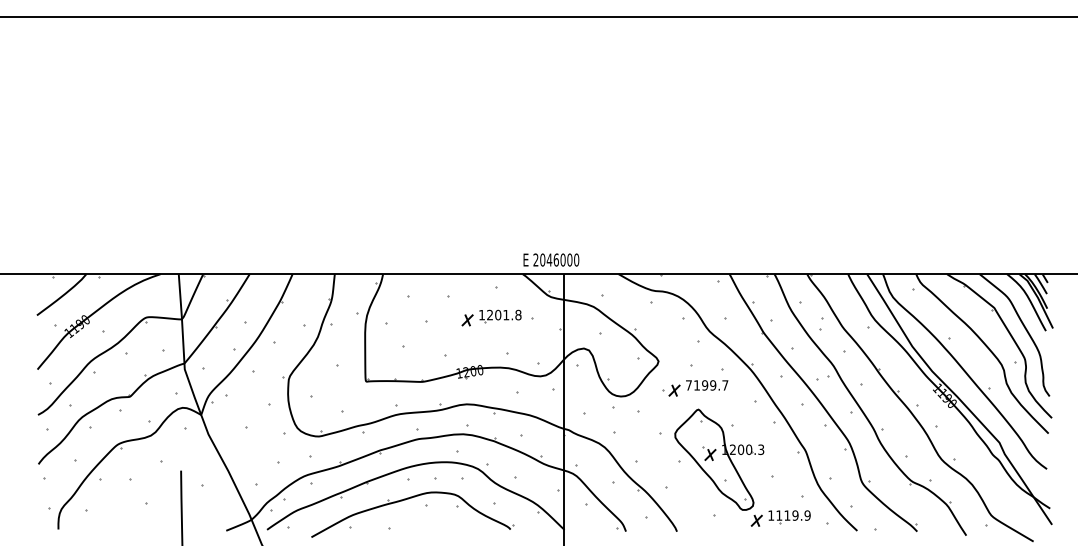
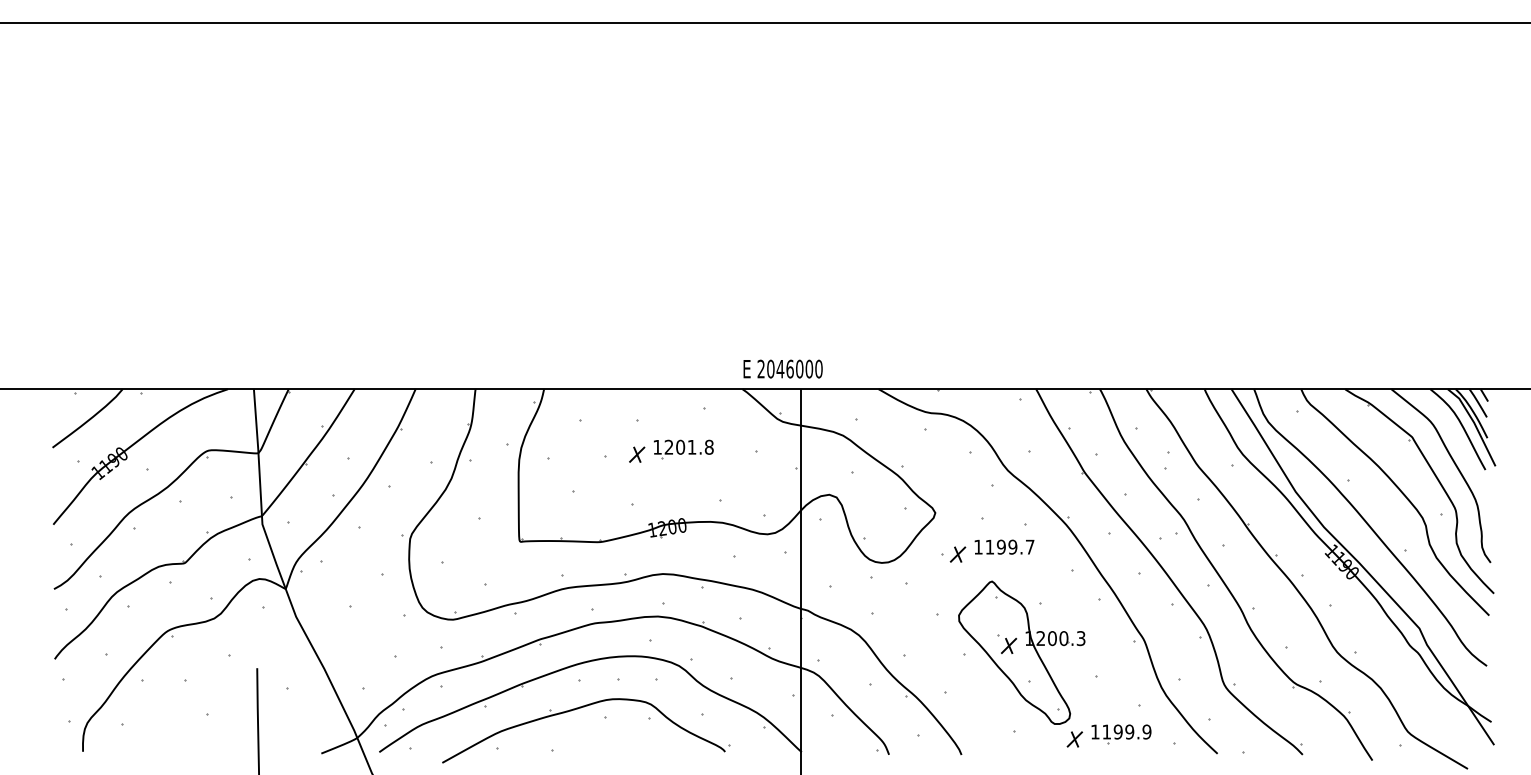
part: (491, 317) -> (671, 450), moved
text: (688, 385) -> (977, 547), 7199.7 -> 1199.7
text: (787, 515) -> (1118, 731), 1119.9 -> 1199.9

